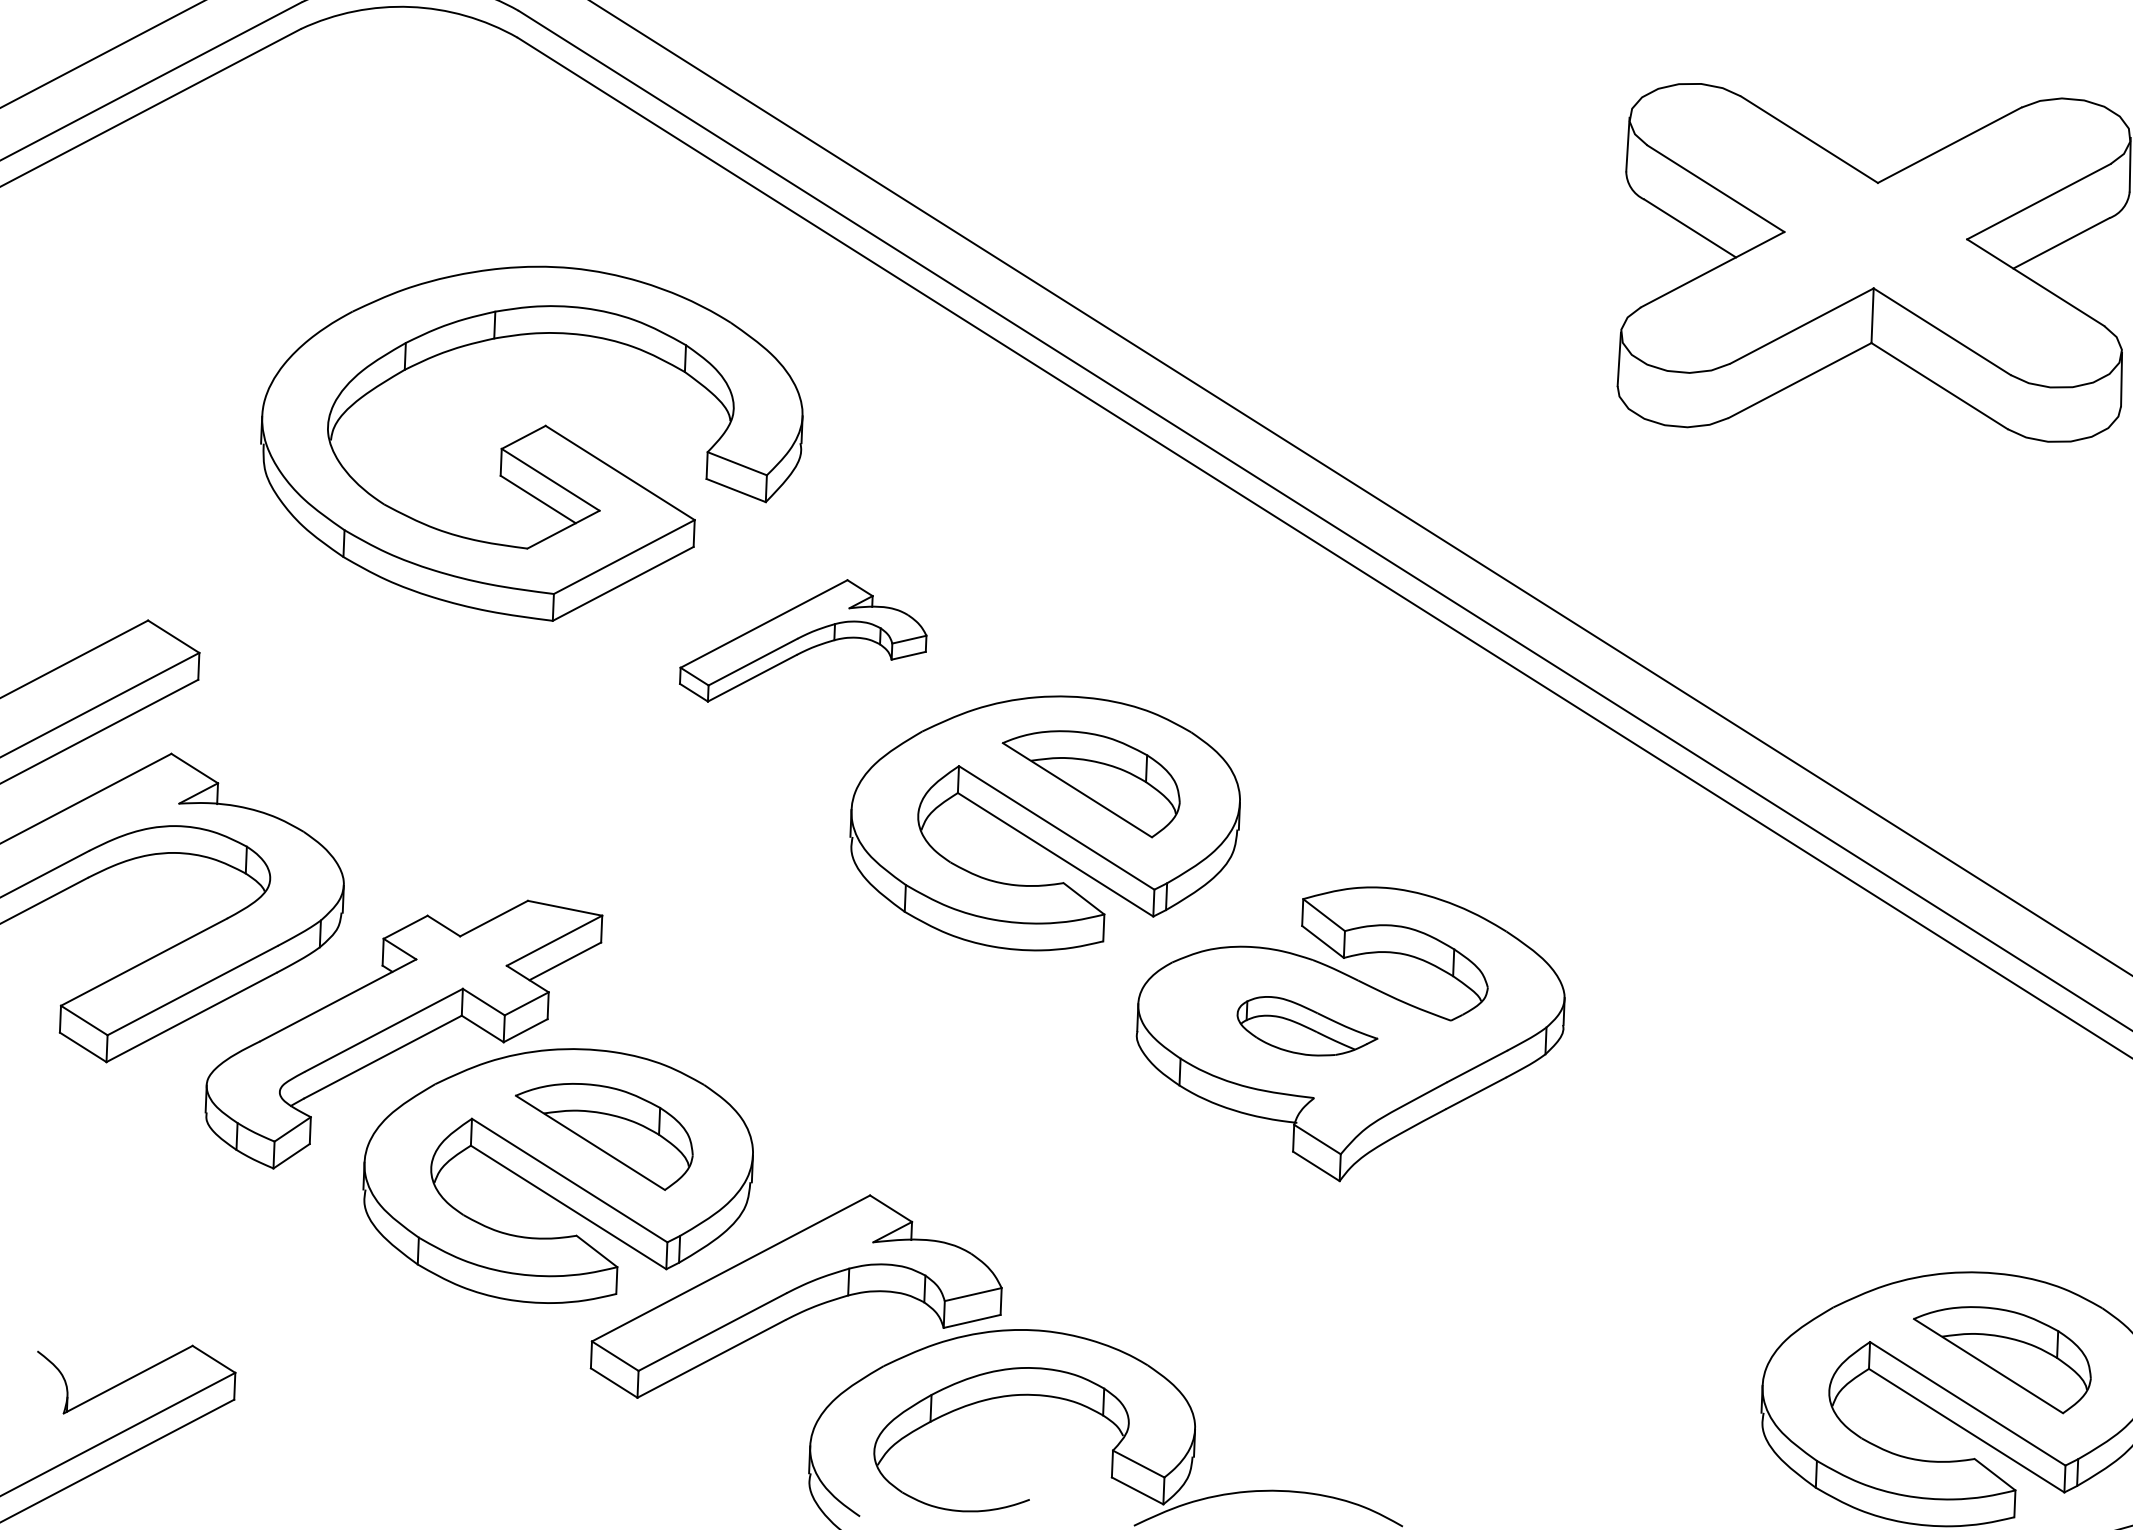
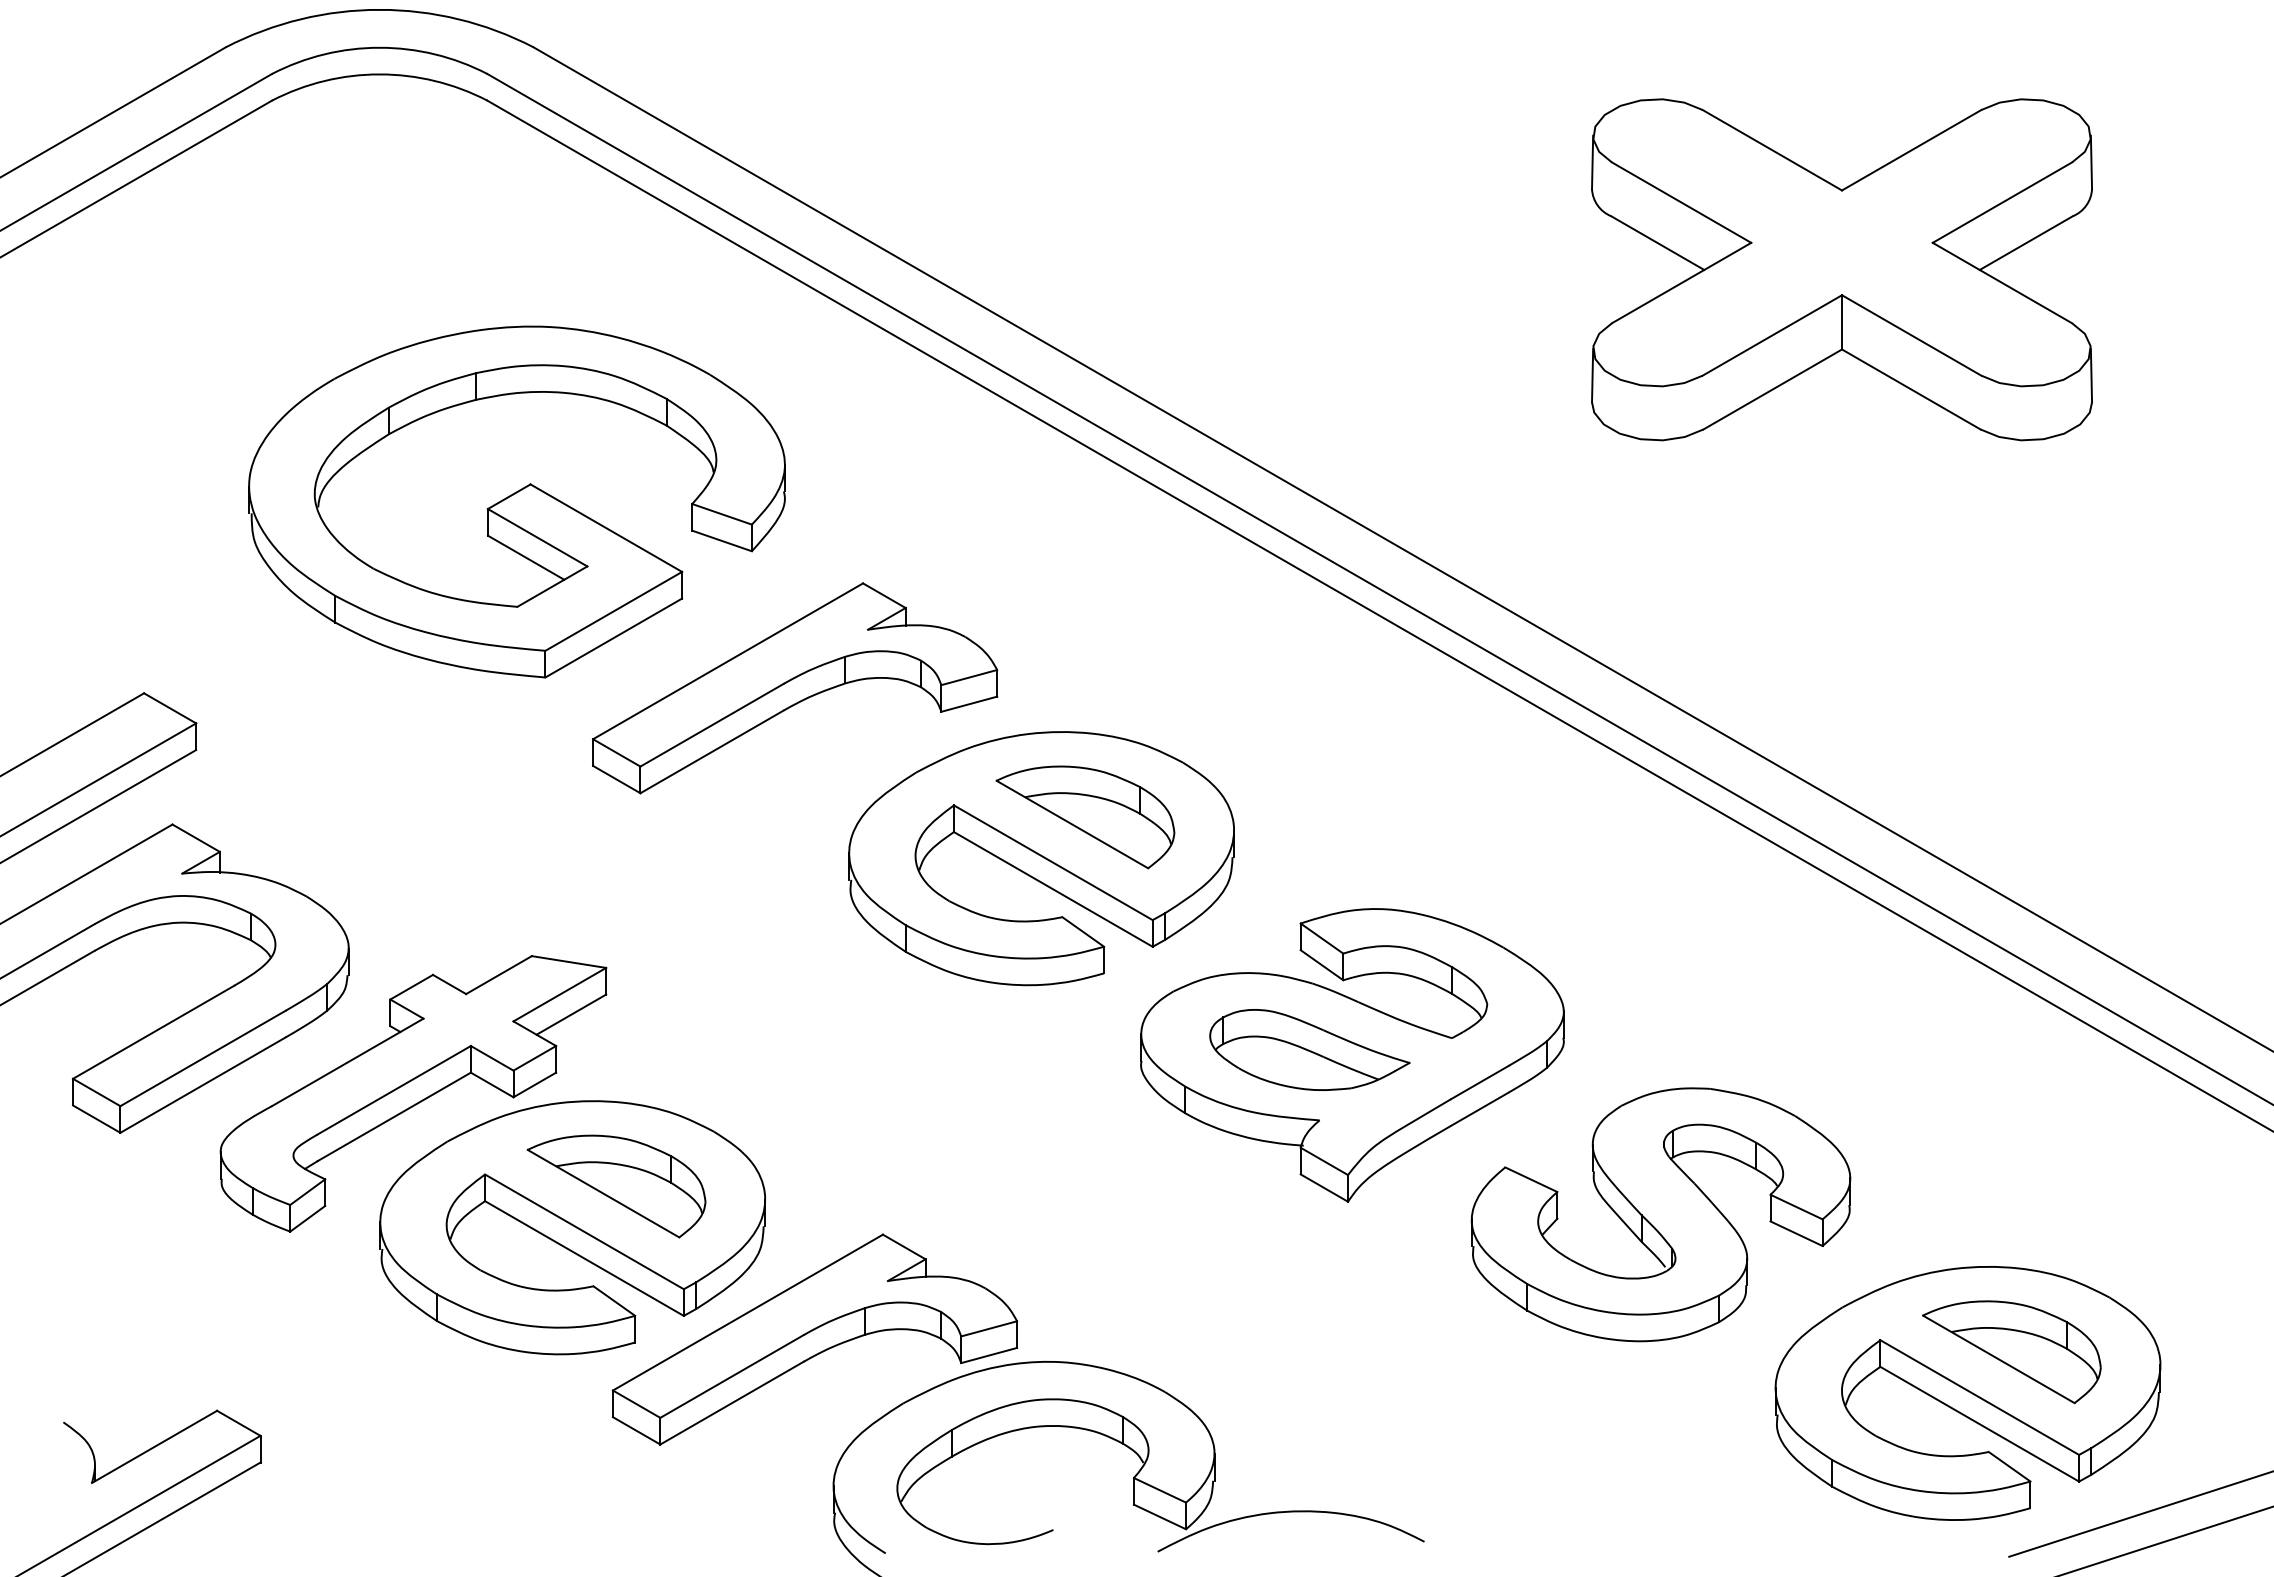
part: (804, 642) -> (795, 688), size x1.67
part: (1307, 1026) -> (1309, 1049), size x1.43
part: (1653, 1206) -> (1660, 1214), added

